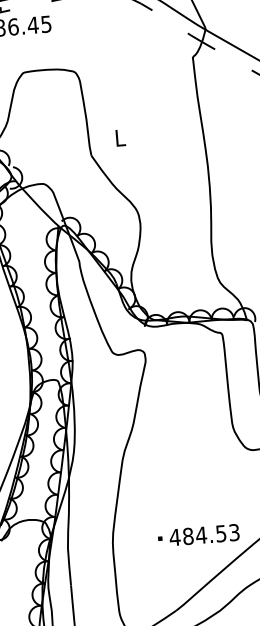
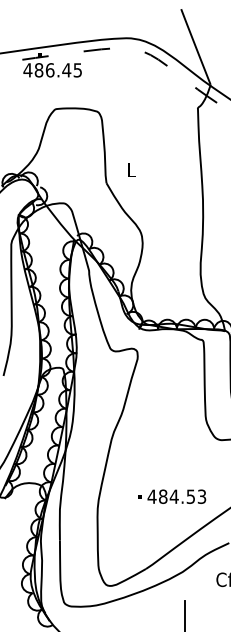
text: (199, 535) -> (172, 496), moved

